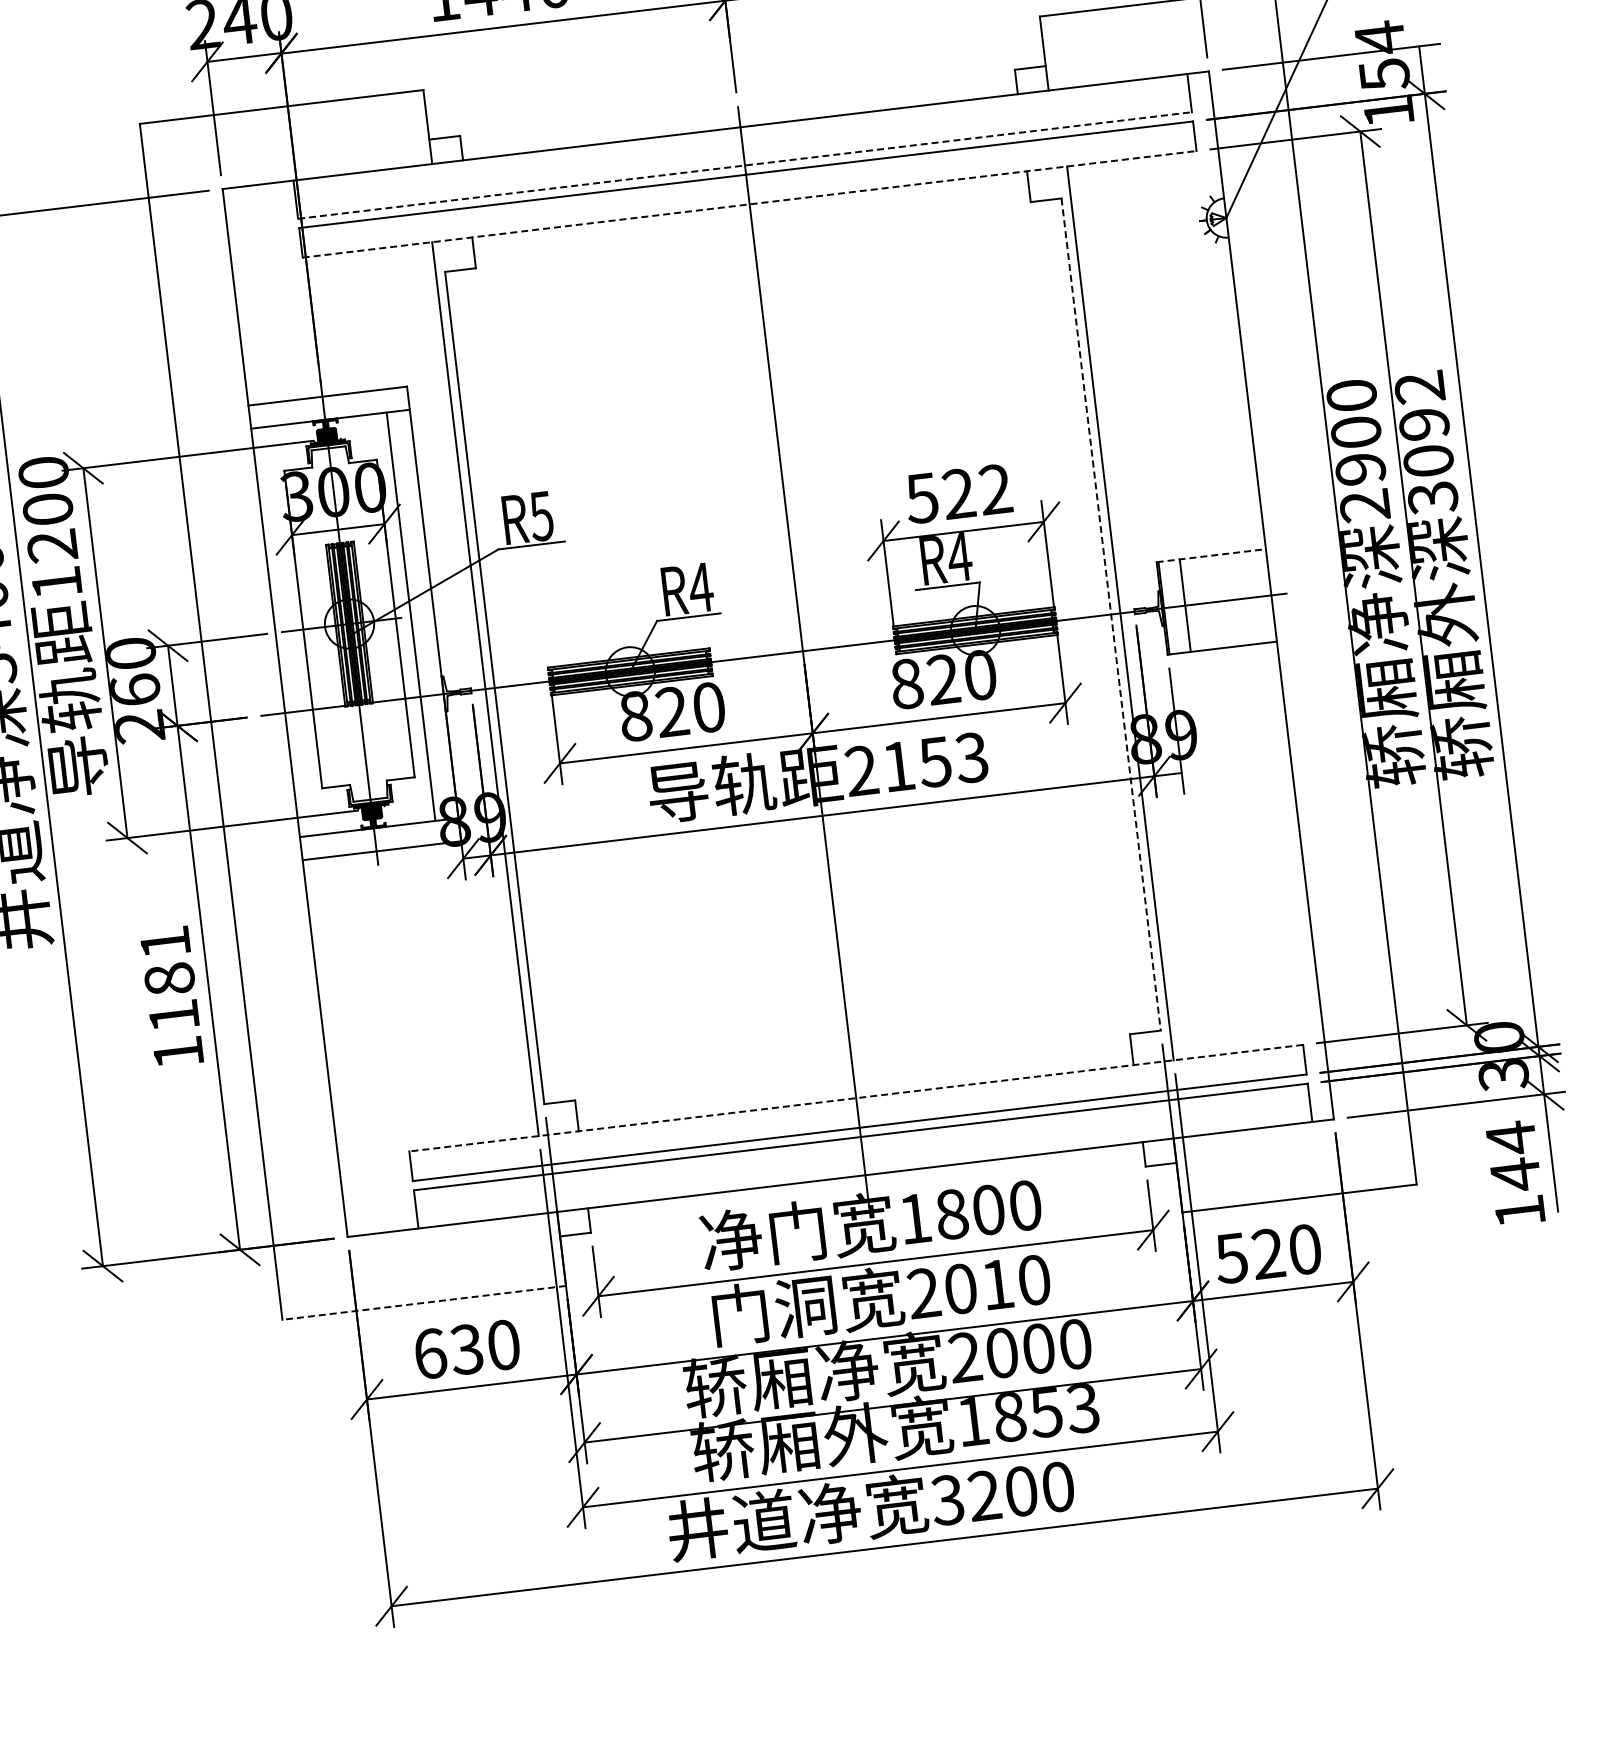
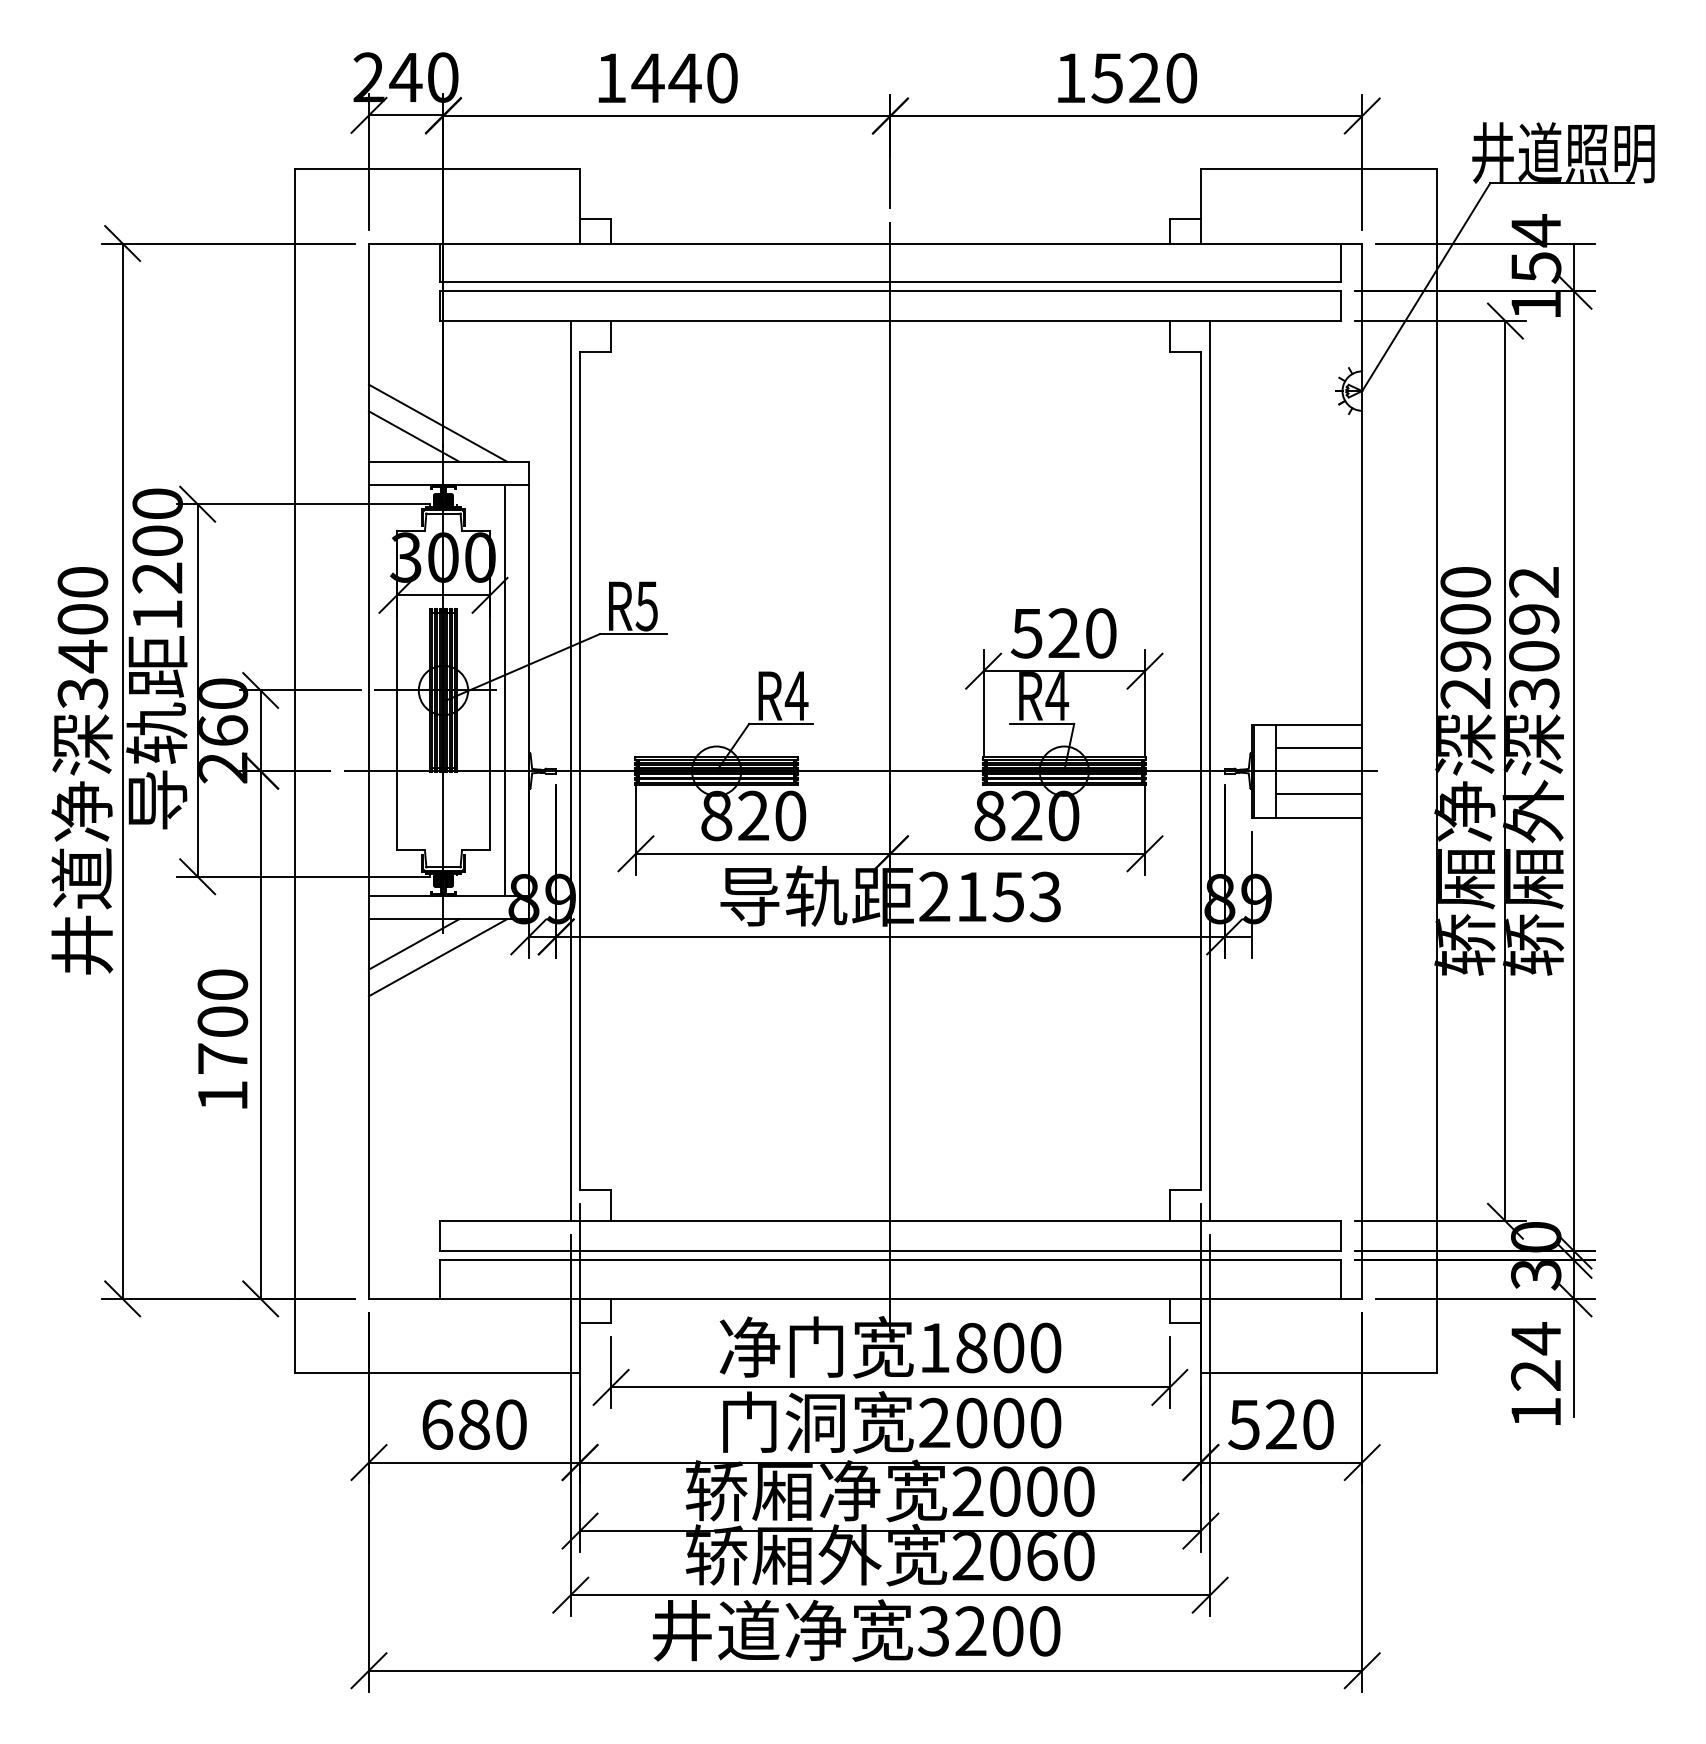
line: (745, 166) -> (890, 282), dashed -> solid
line: (749, 204) -> (890, 321), dashed -> solid
line: (311, 358) -> (437, 422), added
line: (289, 375) -> (413, 436), added
text: (995, 489) -> (1100, 633), 522 -> 520
line: (1211, 555) -> (1307, 724), dashed -> solid
line: (1225, 577) -> (1318, 747), added
line: (1110, 614) -> (1200, 771), dashed -> solid
line: (1230, 623) -> (1318, 794), added
line: (349, 879) -> (413, 944), added
line: (375, 889) -> (437, 957), added
text: (169, 978) -> (222, 1021), 1181 -> 1700
line: (855, 1098) -> (889, 1221), dashed -> solid
text: (1514, 1174) -> (1535, 1375), 144 -> 124
text: (997, 1284) -> (1008, 1422), 2010 -> 2000
line: (424, 1302) -> (437, 1373), dashed -> solid
text: (466, 1349) -> (473, 1424), 630 -> 680
text: (1028, 1415) -> (1023, 1556), 1853 -> 2060

